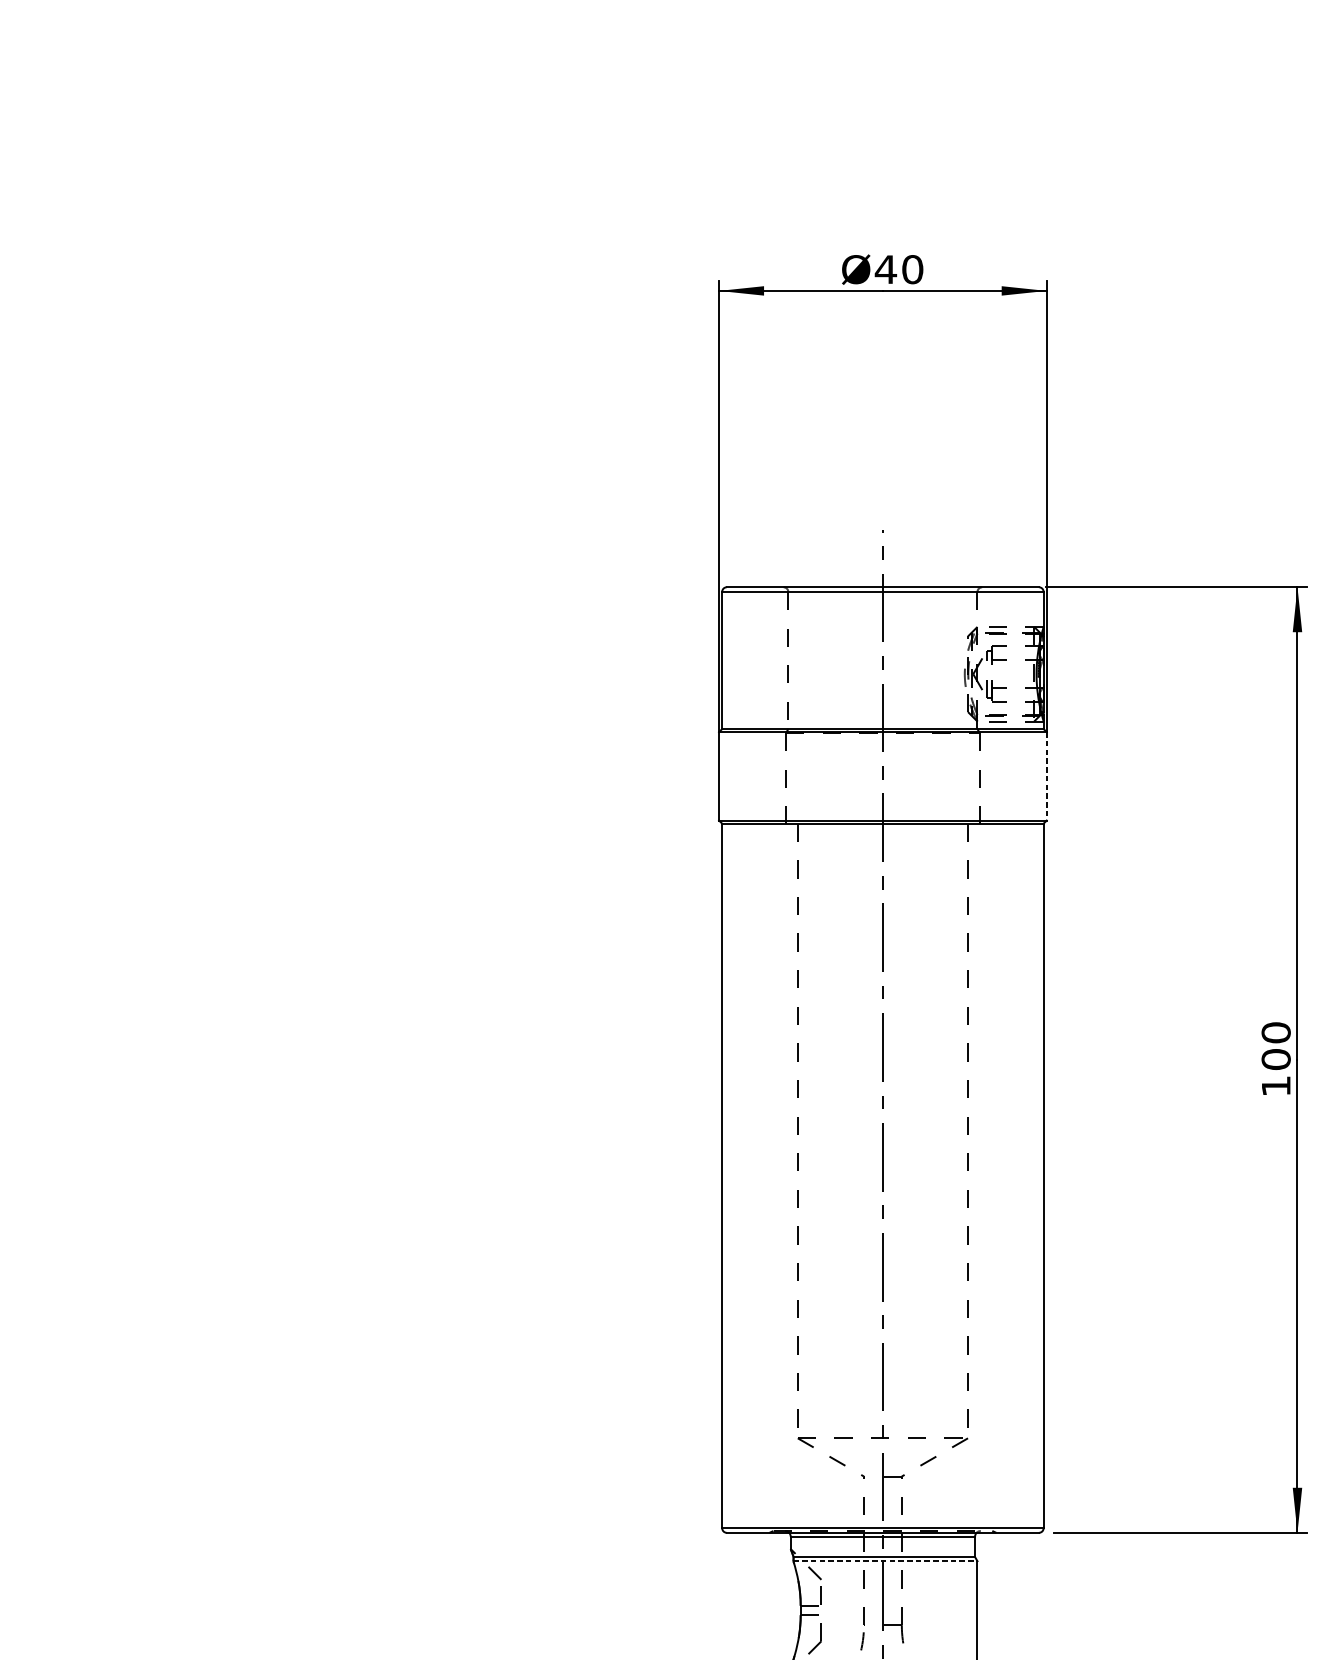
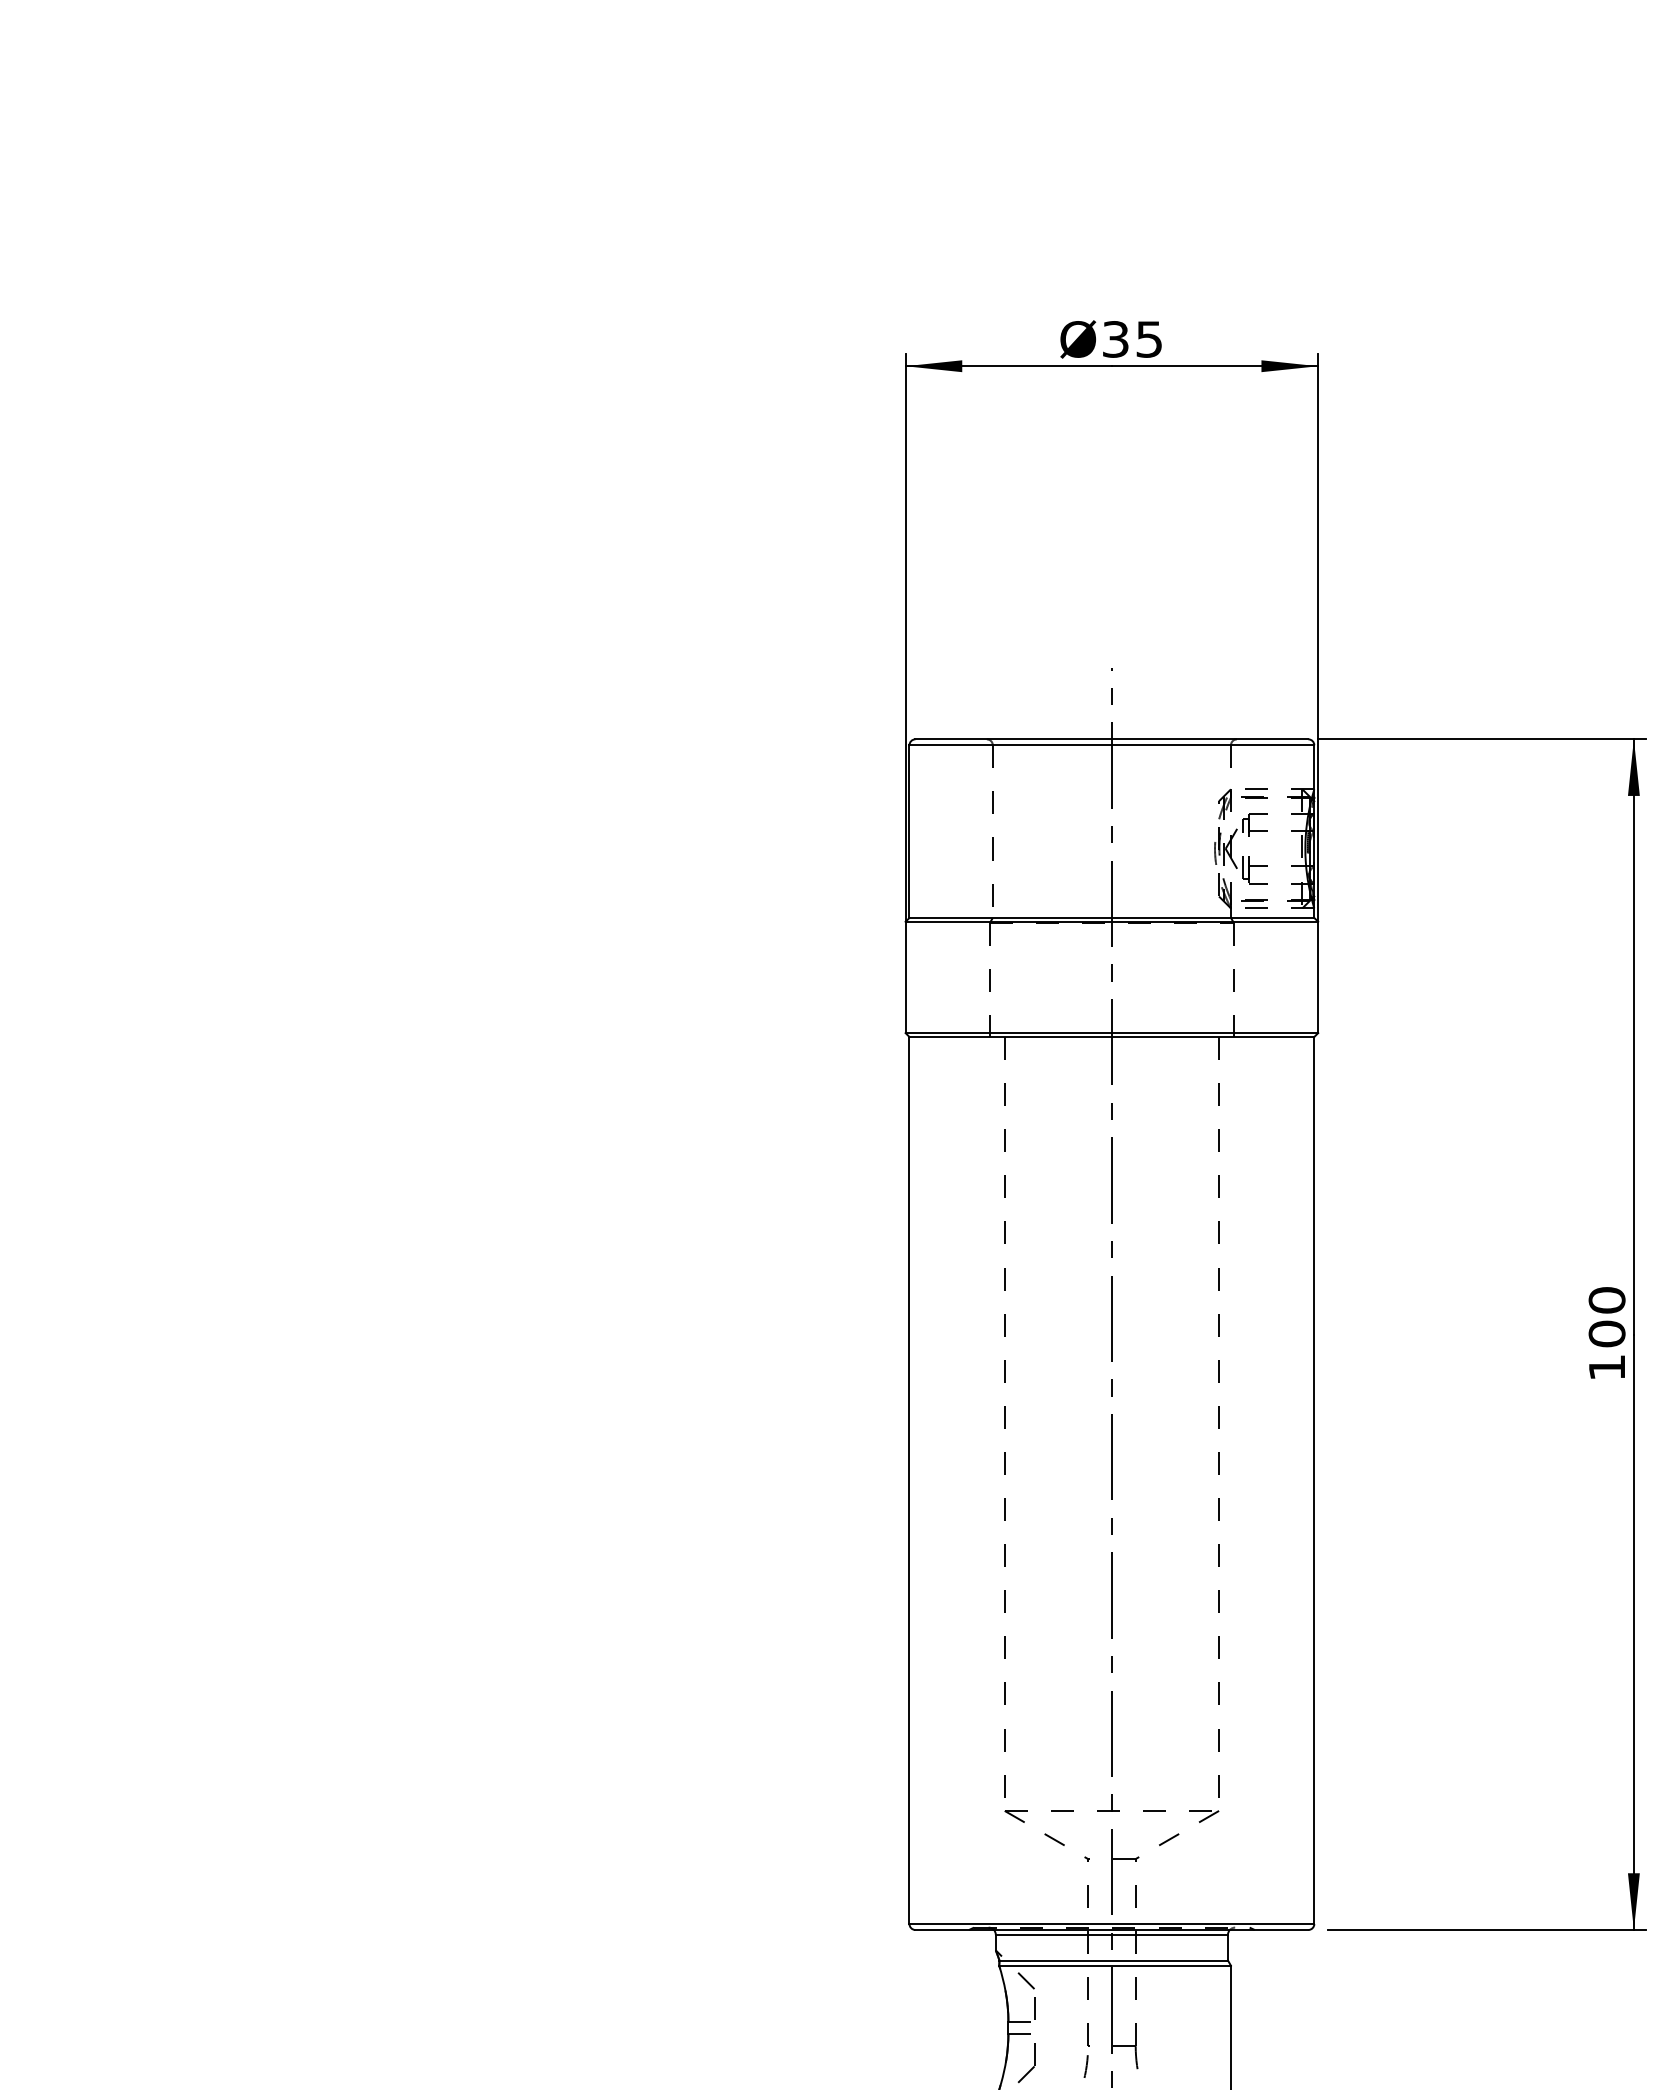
text: (898, 269) -> (1131, 339), Ø40 -> Ø35
line: (1046, 776) -> (1318, 977), dashed -> solid
line: (885, 1561) -> (1115, 1965), dashed -> solid

